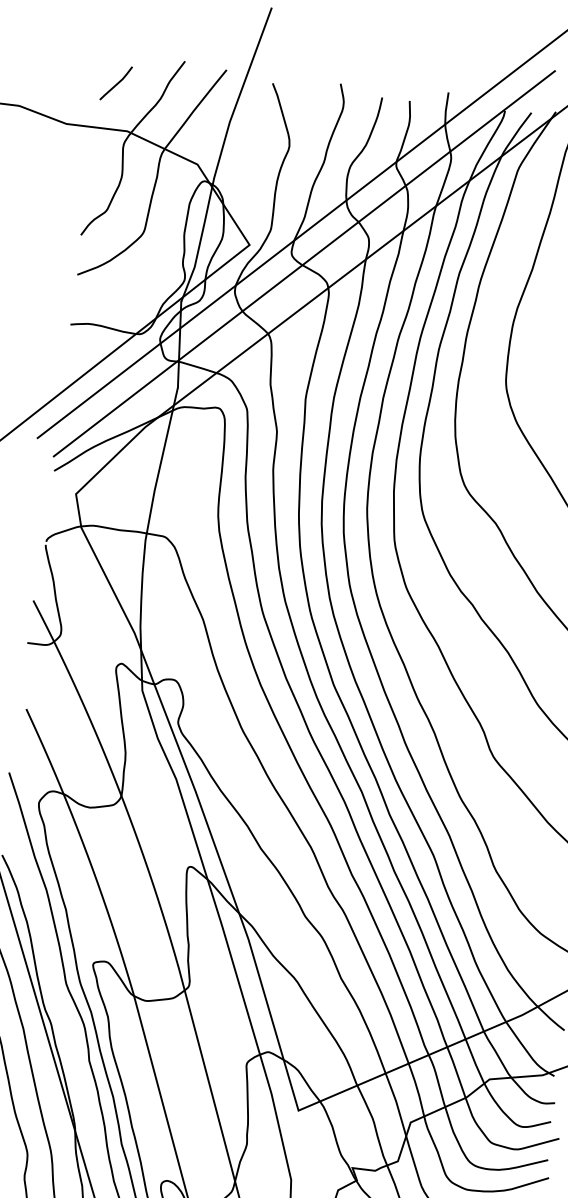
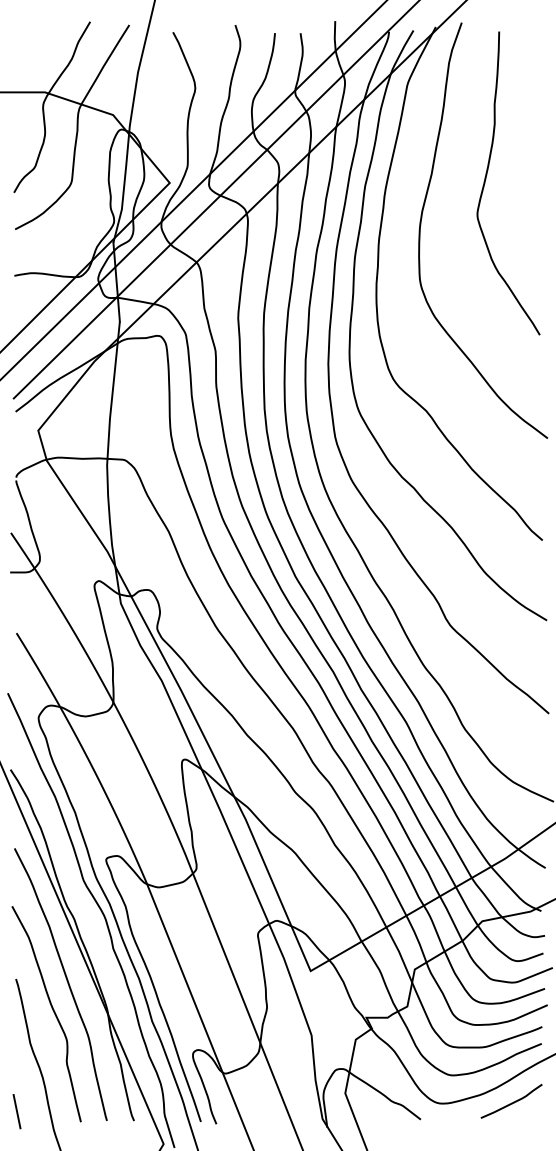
line: (116, 83) -> (29, 49), removed

